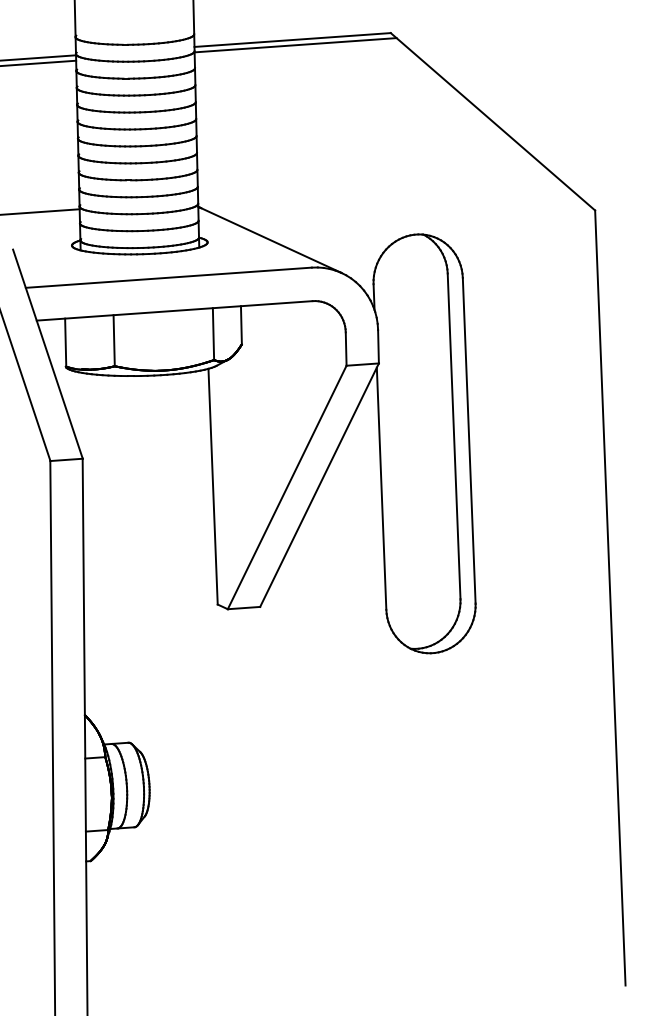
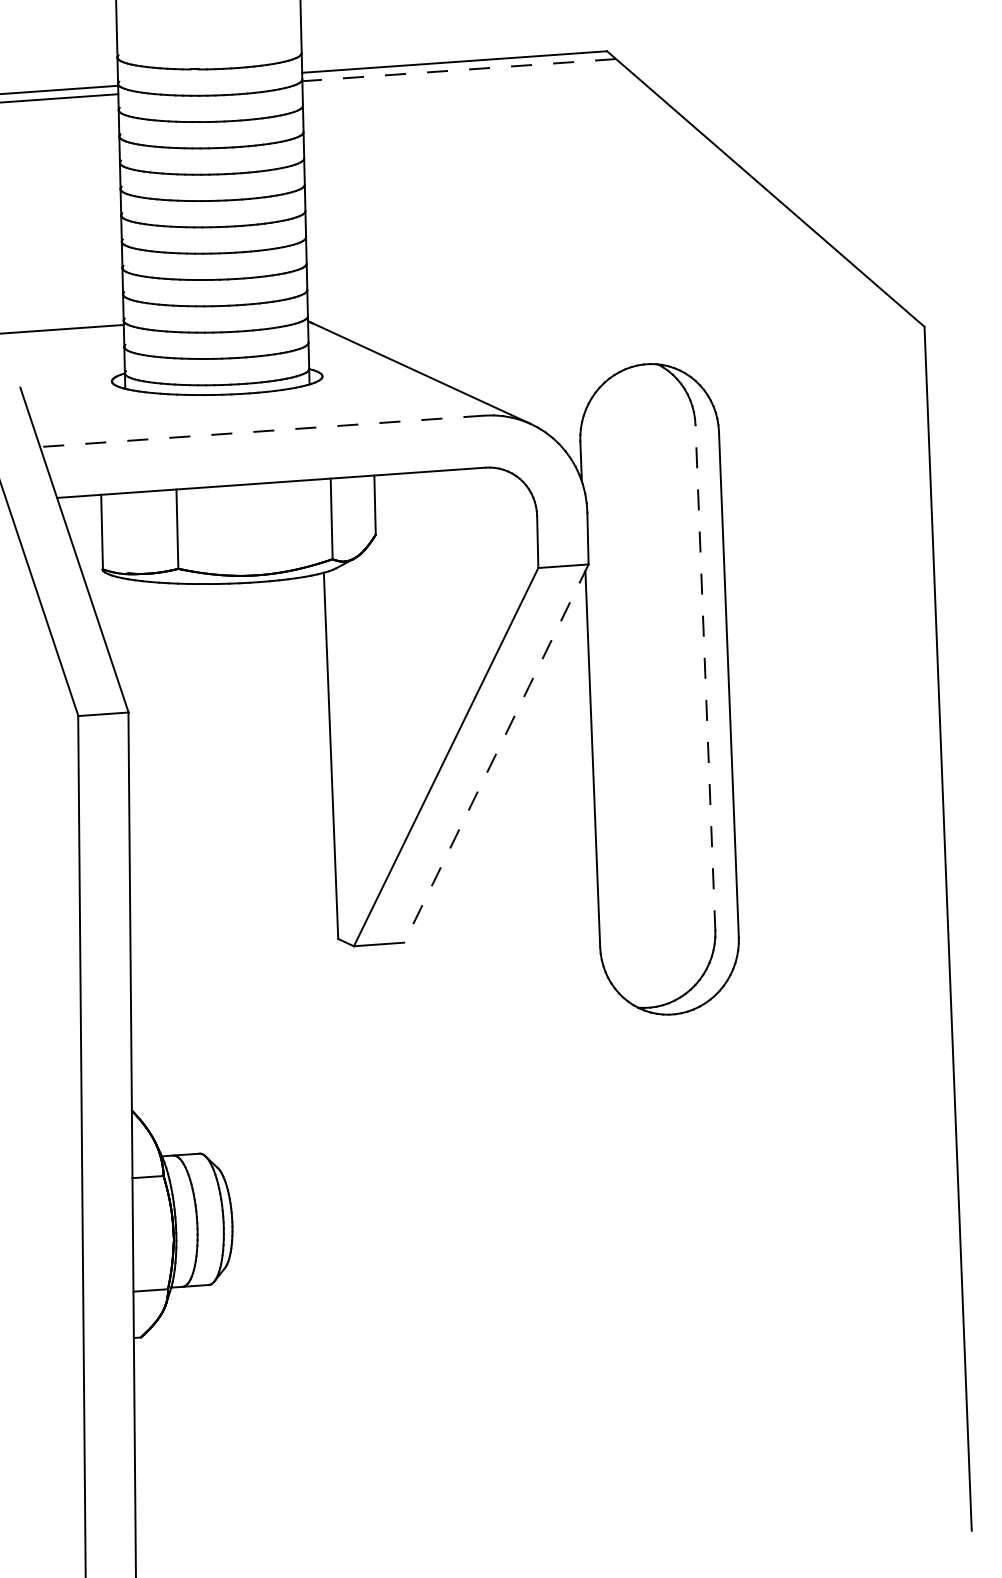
line: (295, 45) -> (459, 70), solid -> dashed
line: (168, 277) -> (261, 430), solid -> dashed
line: (454, 436) -> (706, 677), solid -> dashed
line: (319, 485) -> (496, 754), solid -> dashed

